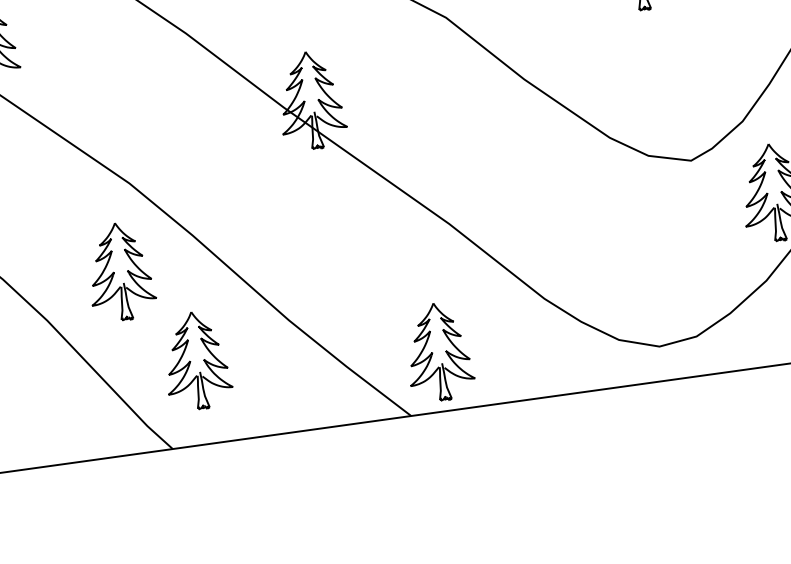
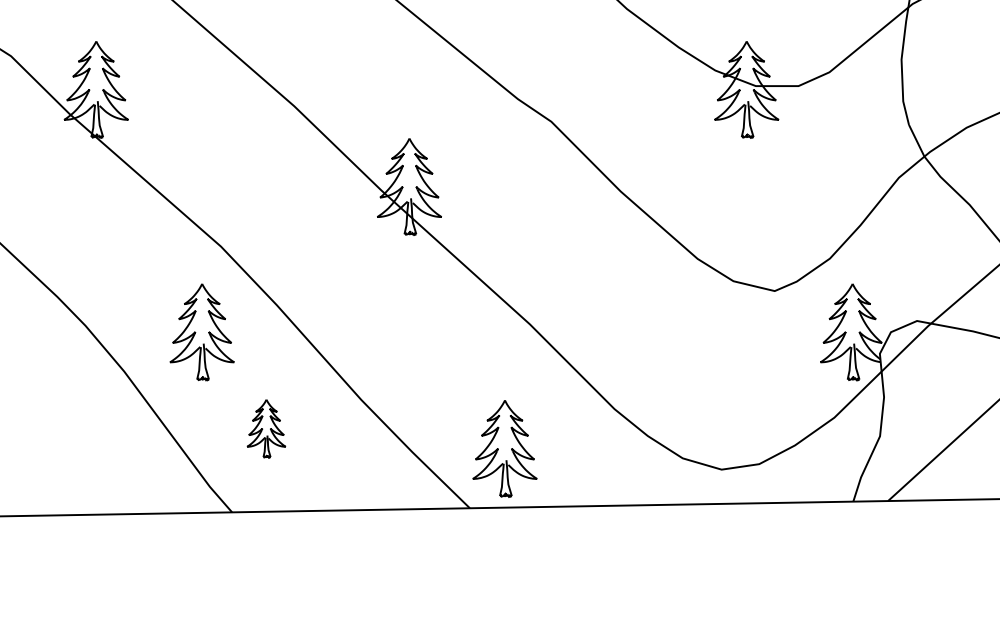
part: (197, 360) -> (266, 428), size x0.6

